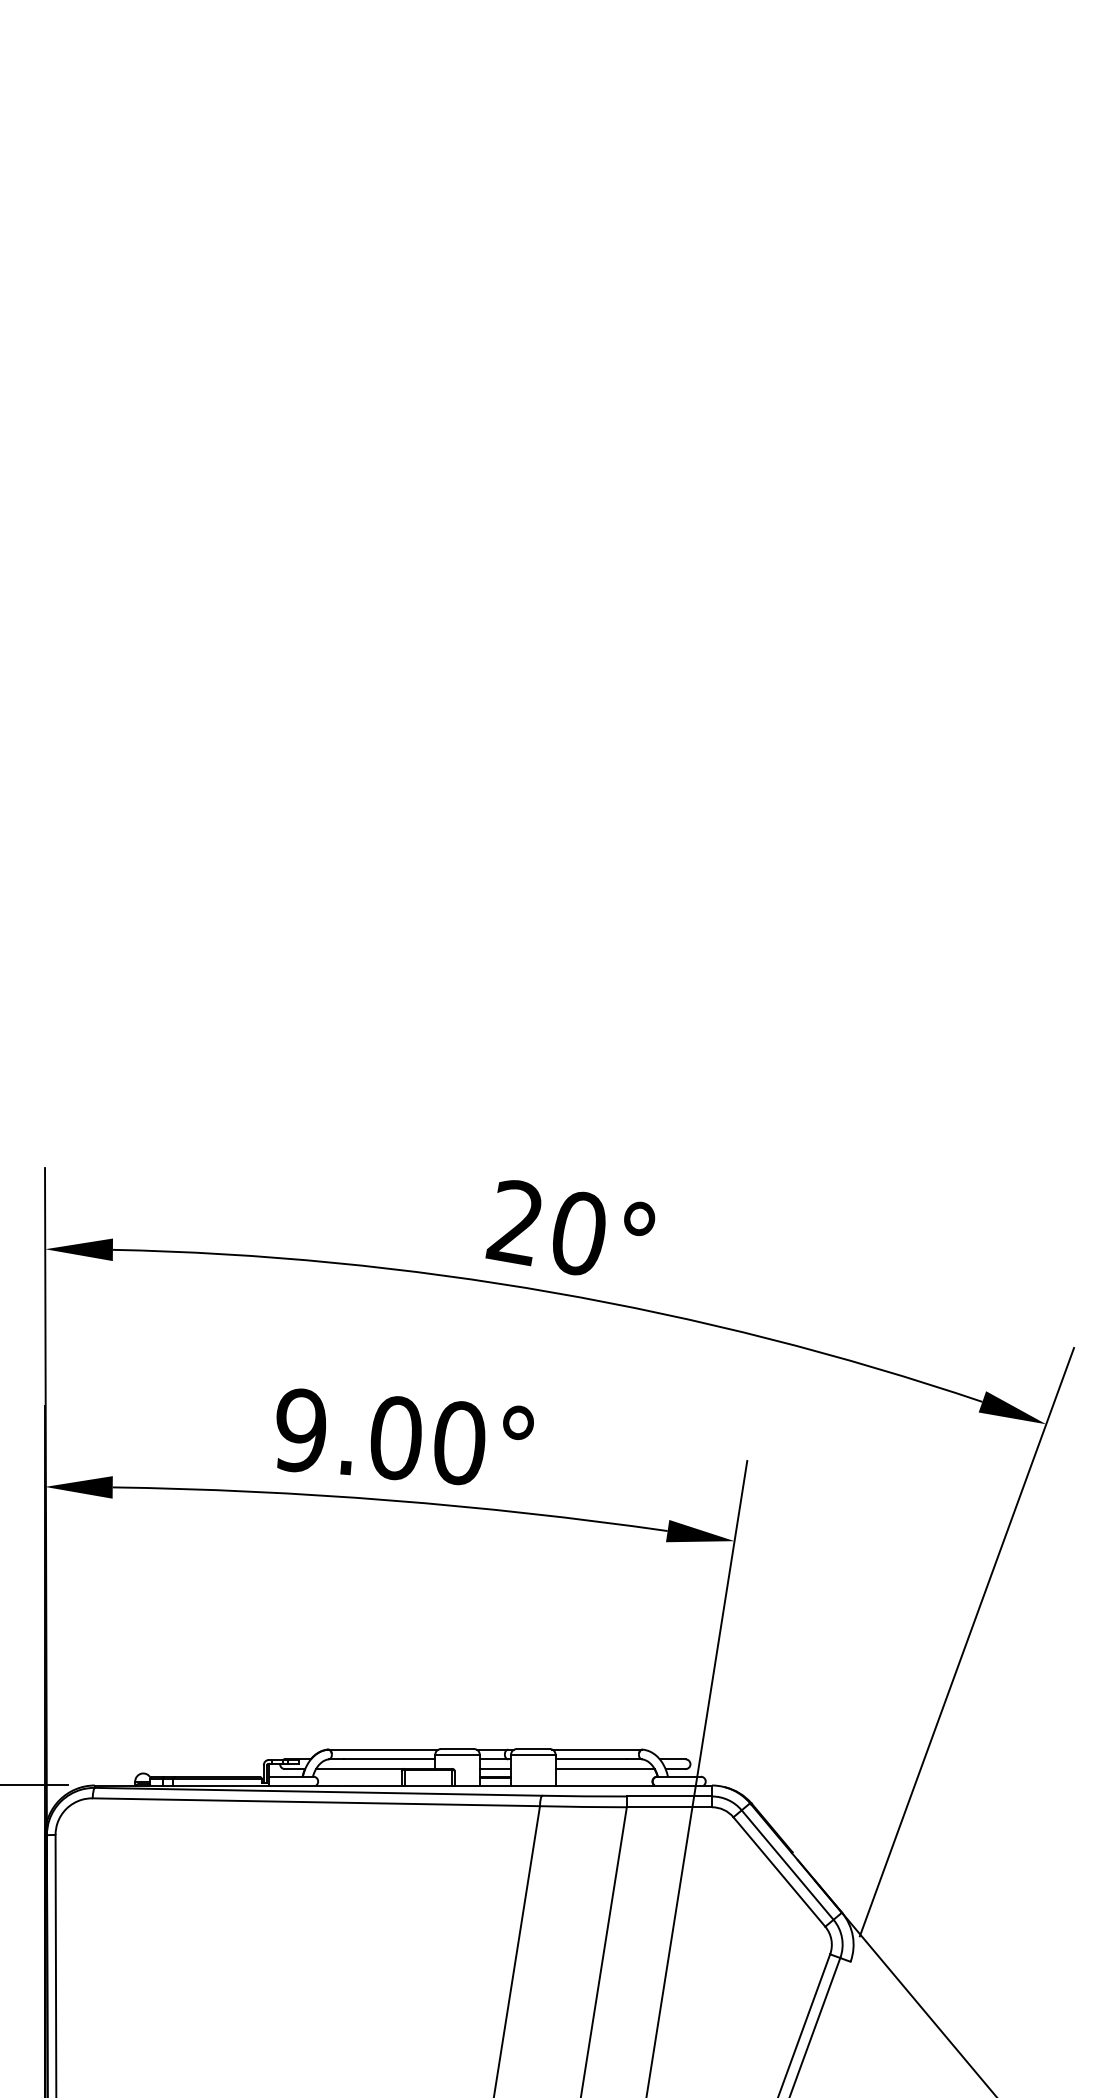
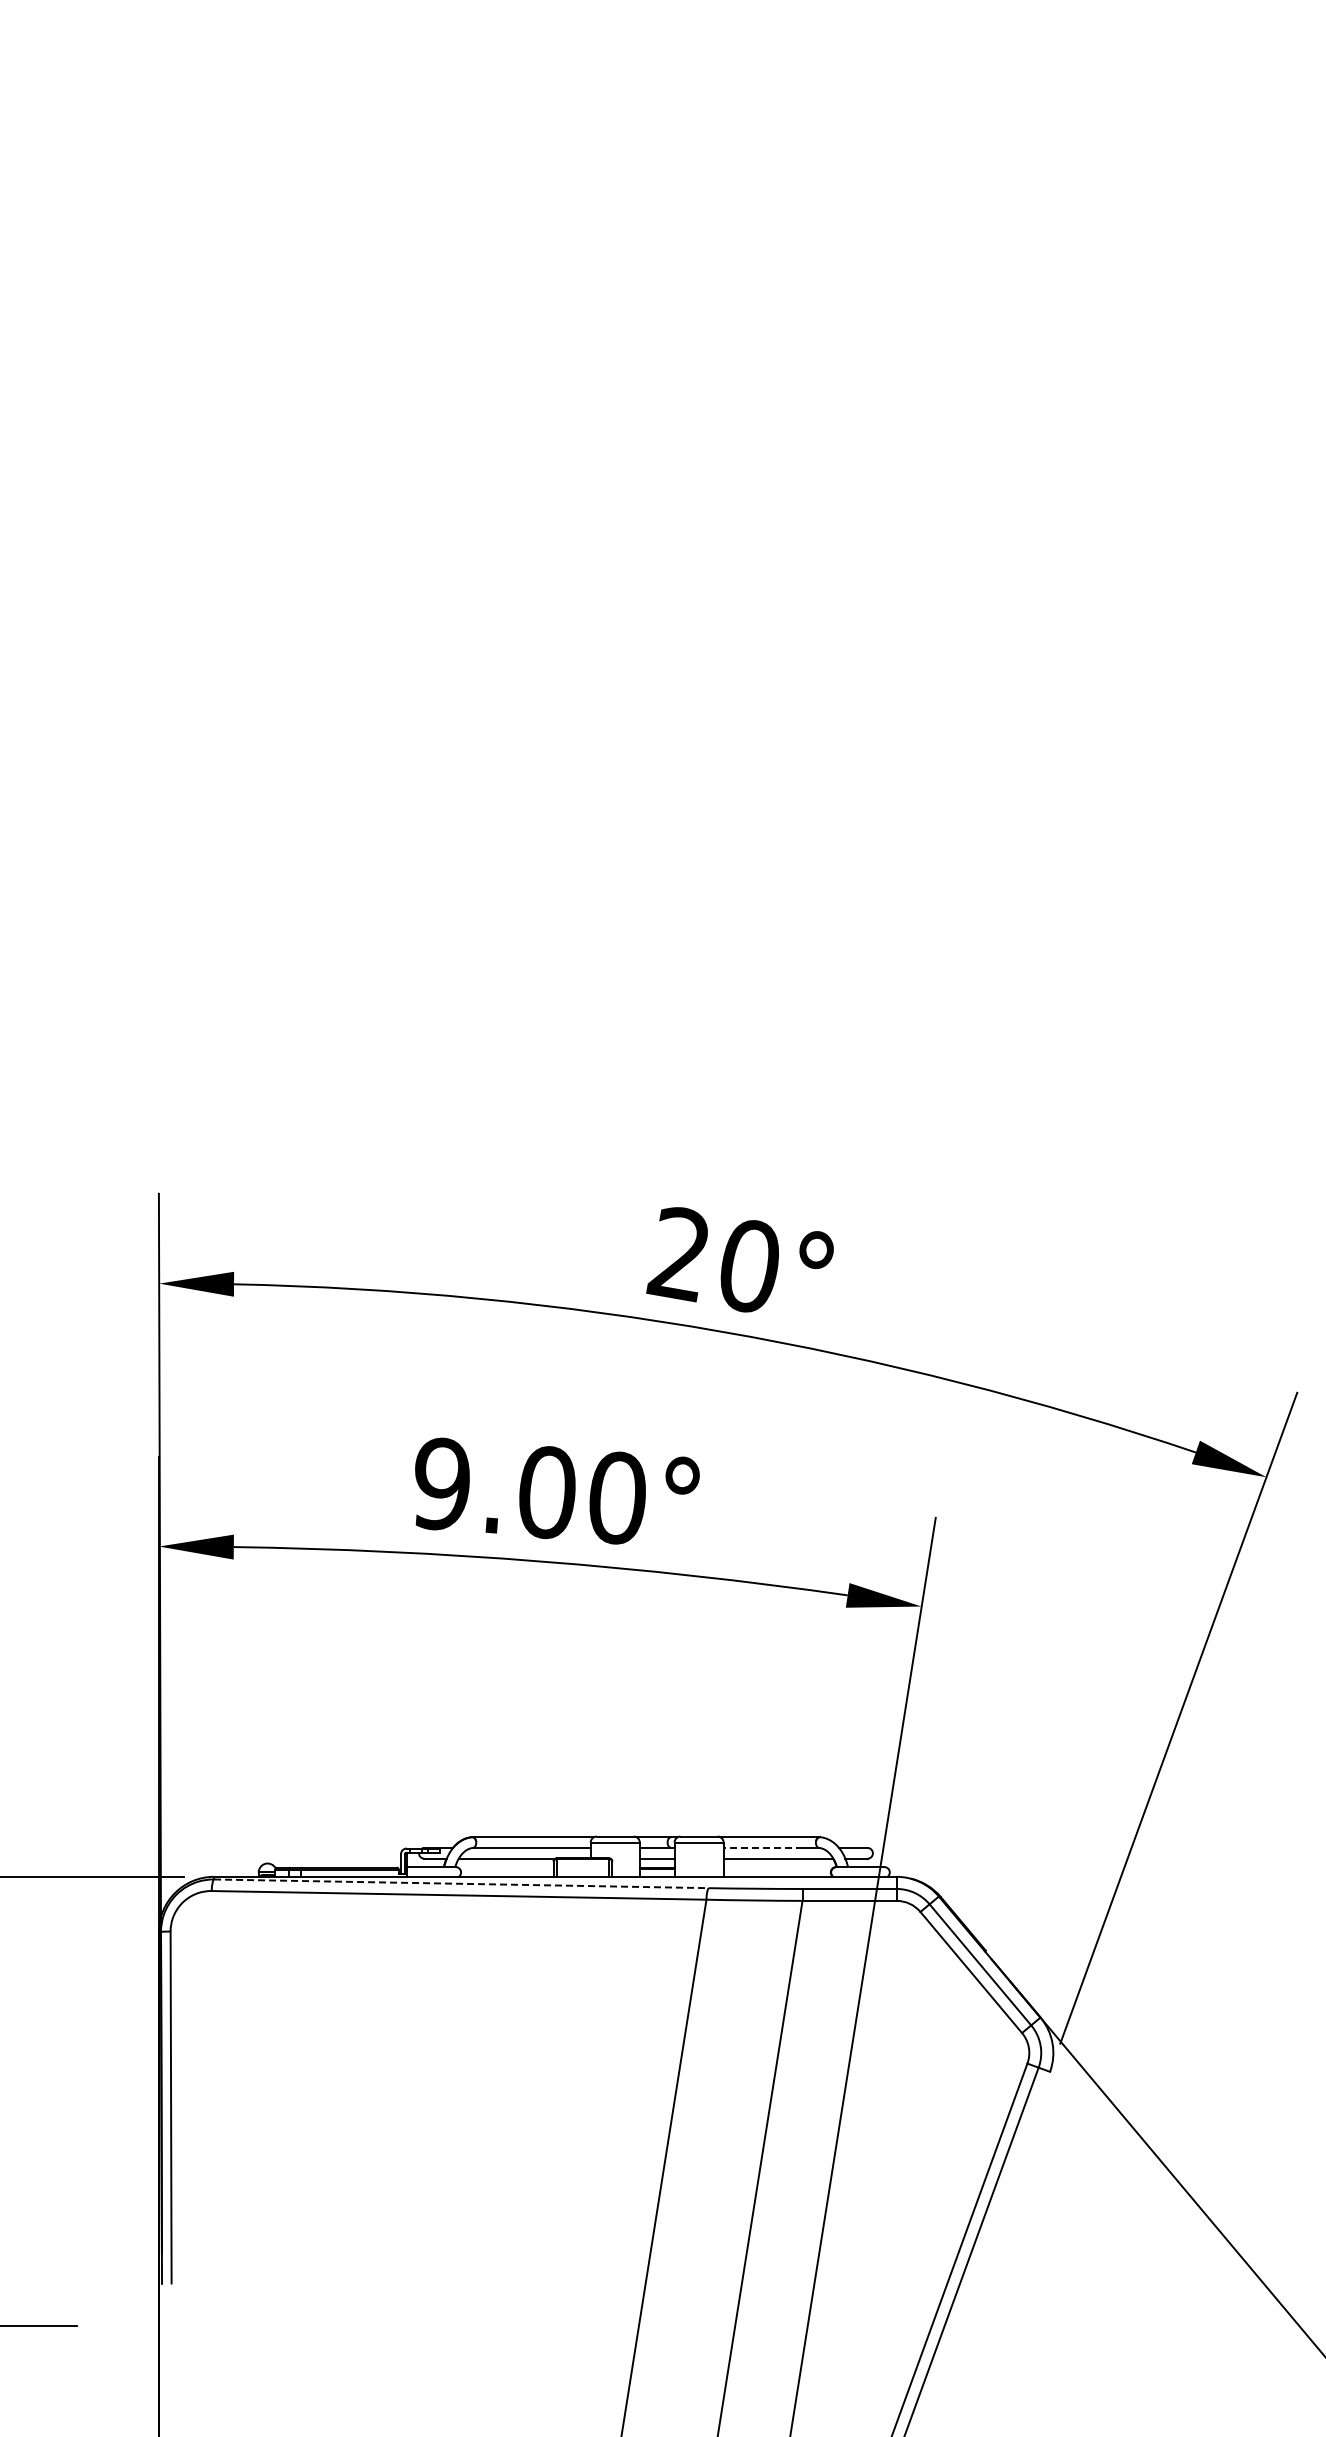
line: (591, 1758) -> (763, 1847), solid -> dashed
line: (318, 1791) -> (461, 1883), solid -> dashed

